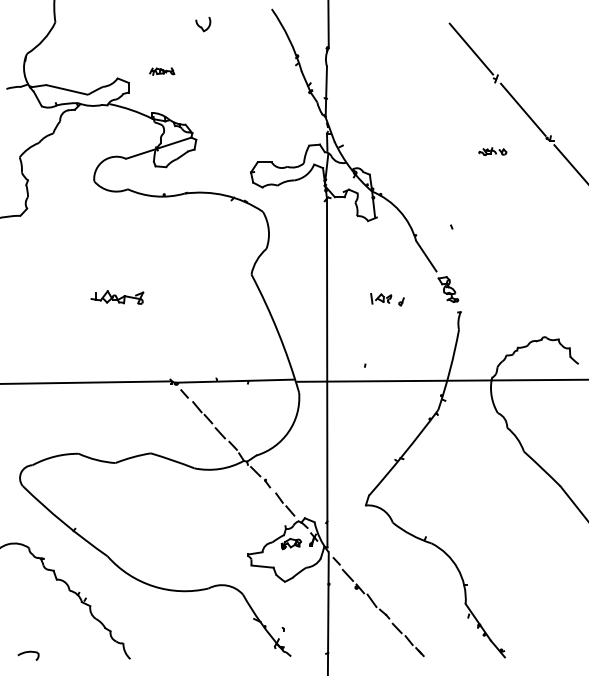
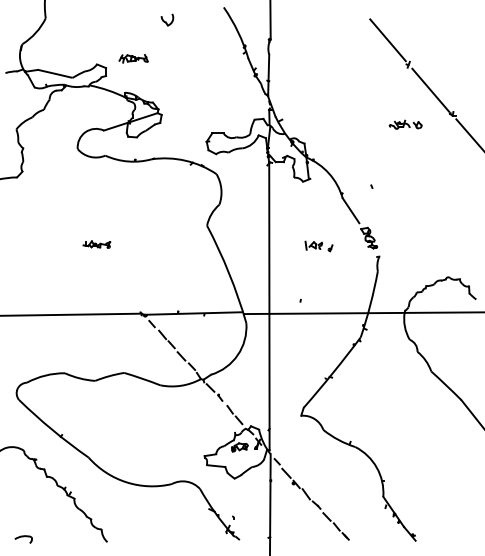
part: (162, 71) -> (133, 58), size x1.43
part: (492, 151) -> (405, 124), size x1.43
part: (117, 297) -> (96, 244), size x0.62

